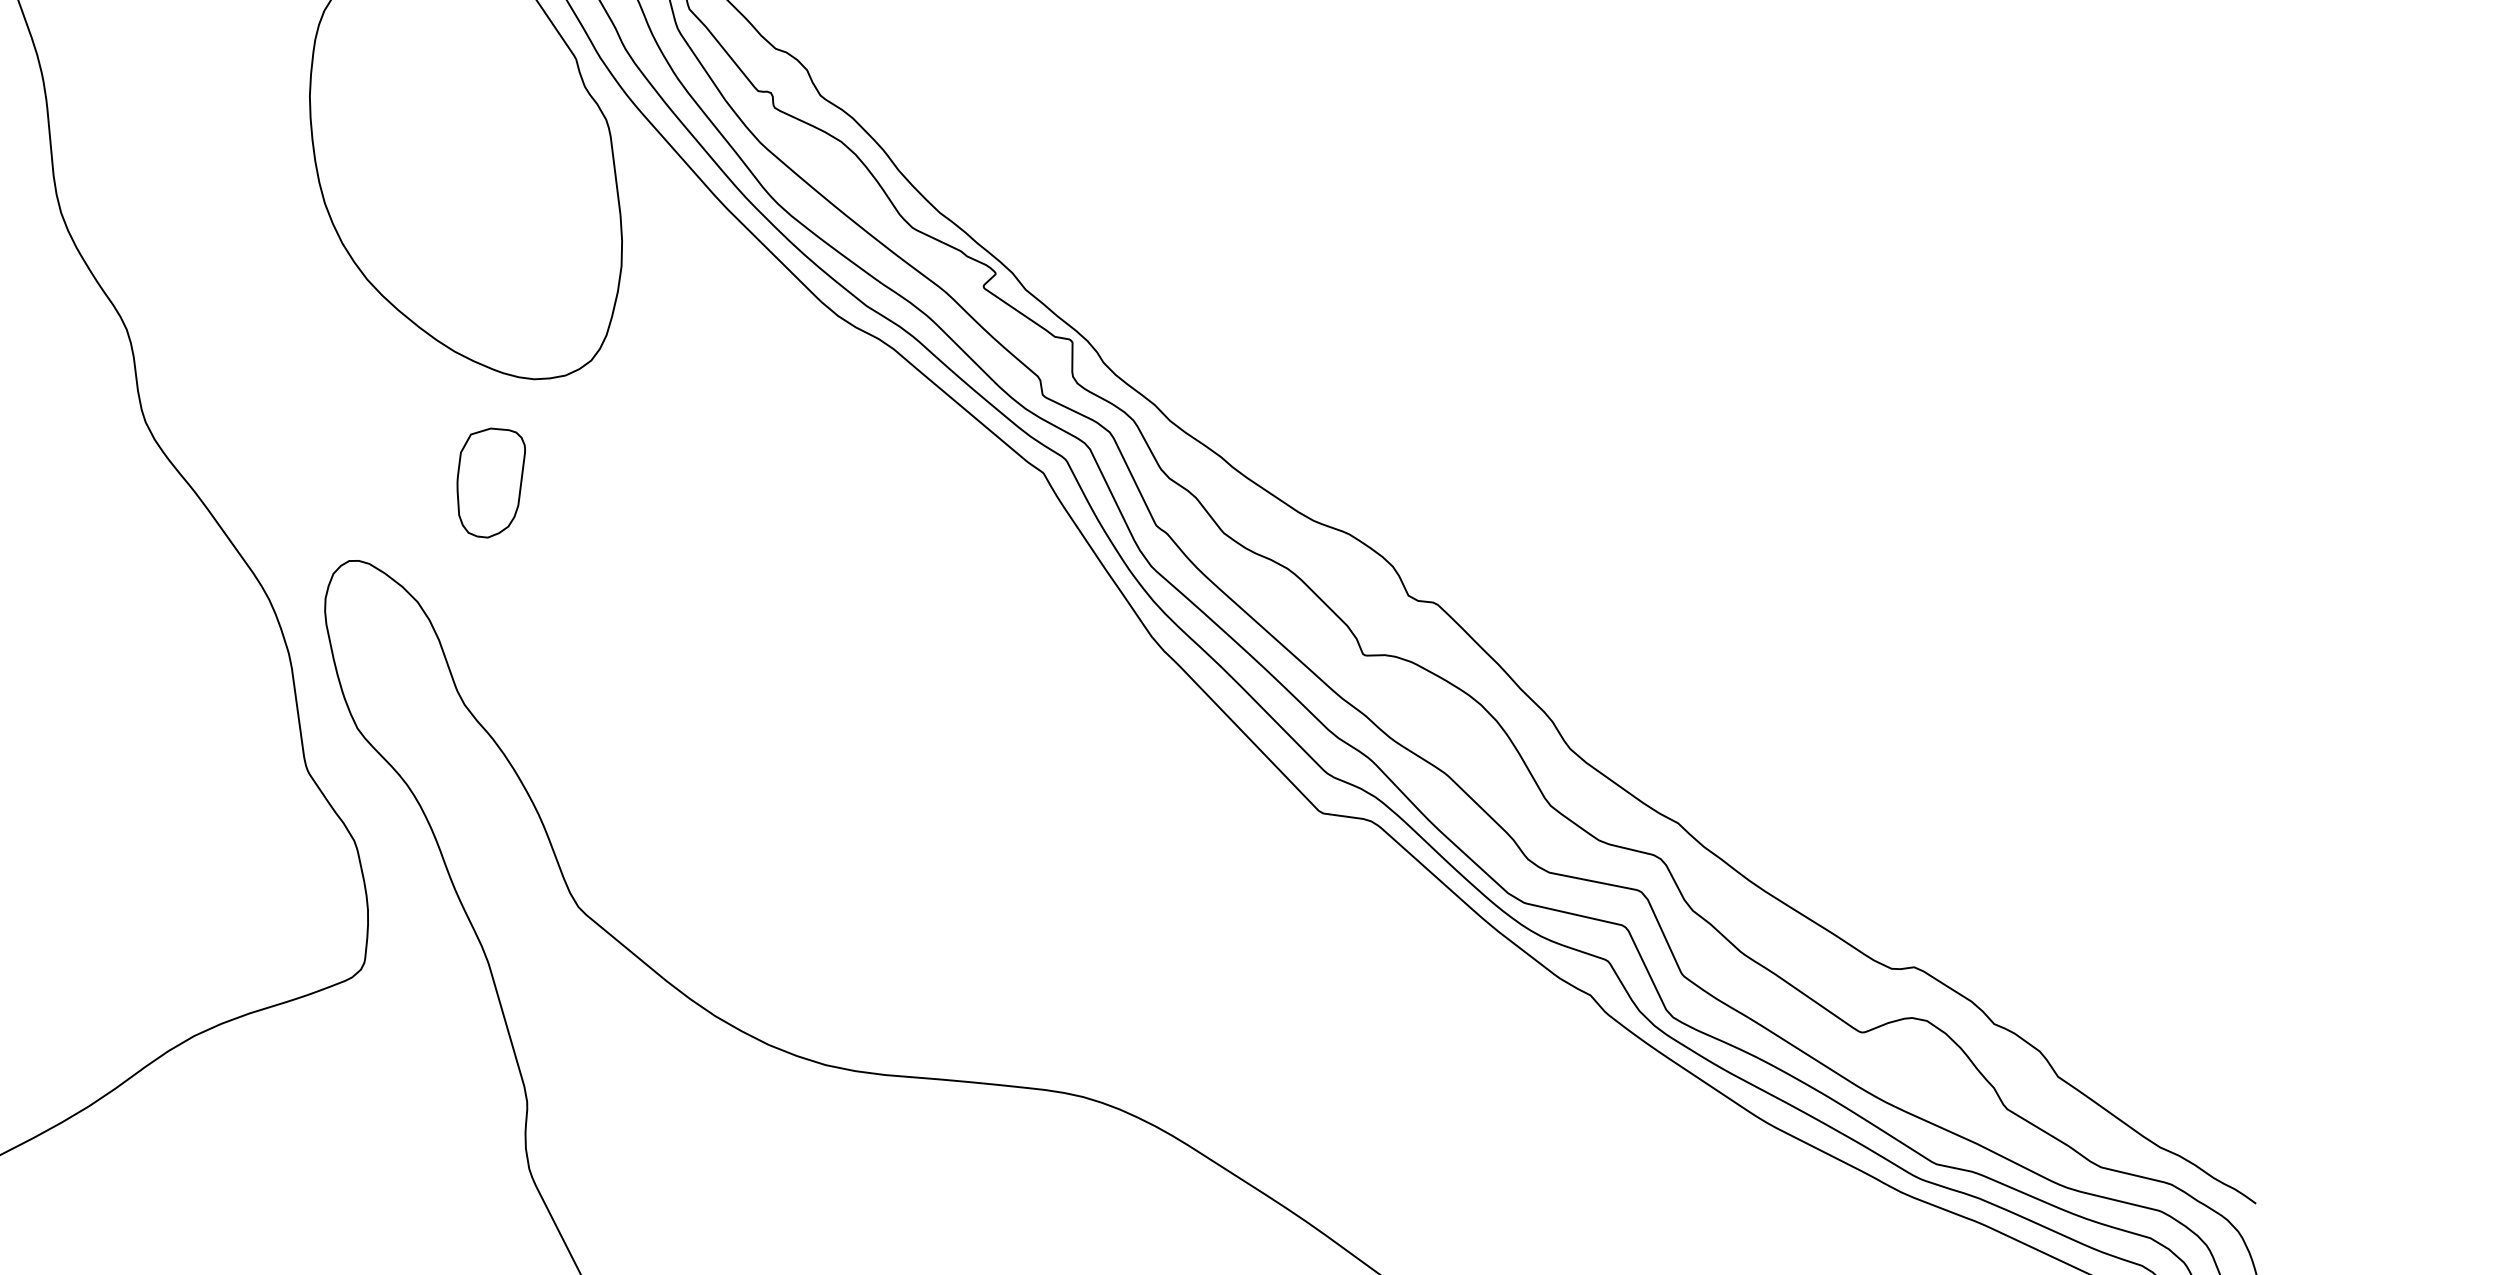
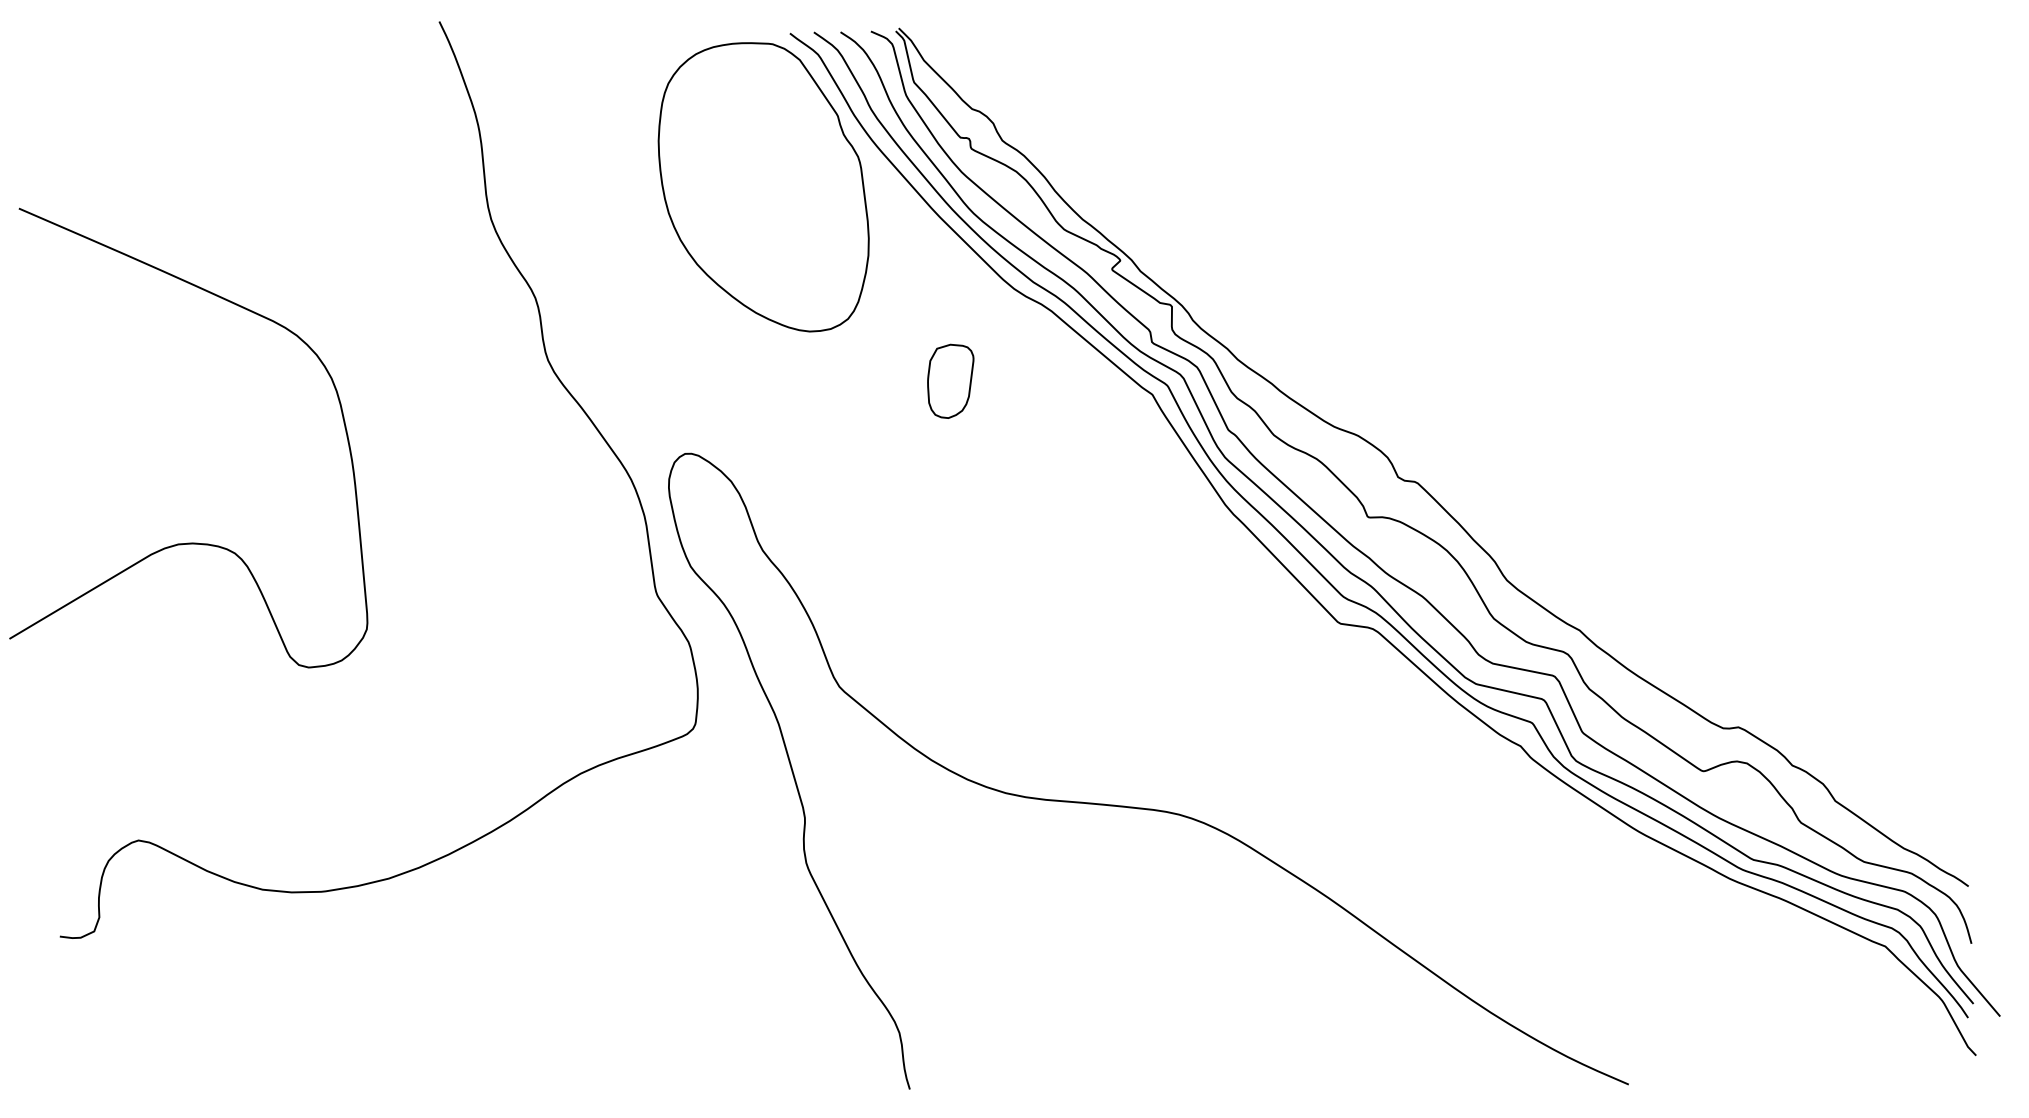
part: (490, 481) -> (950, 380), moved

